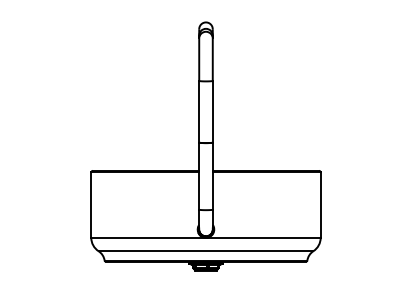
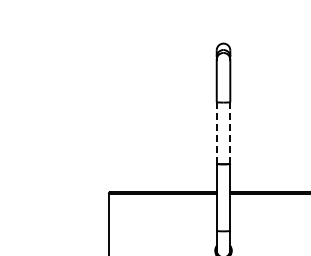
line: (199, 111) -> (217, 132), solid -> dashed
line: (212, 111) -> (230, 132), solid -> dashed

